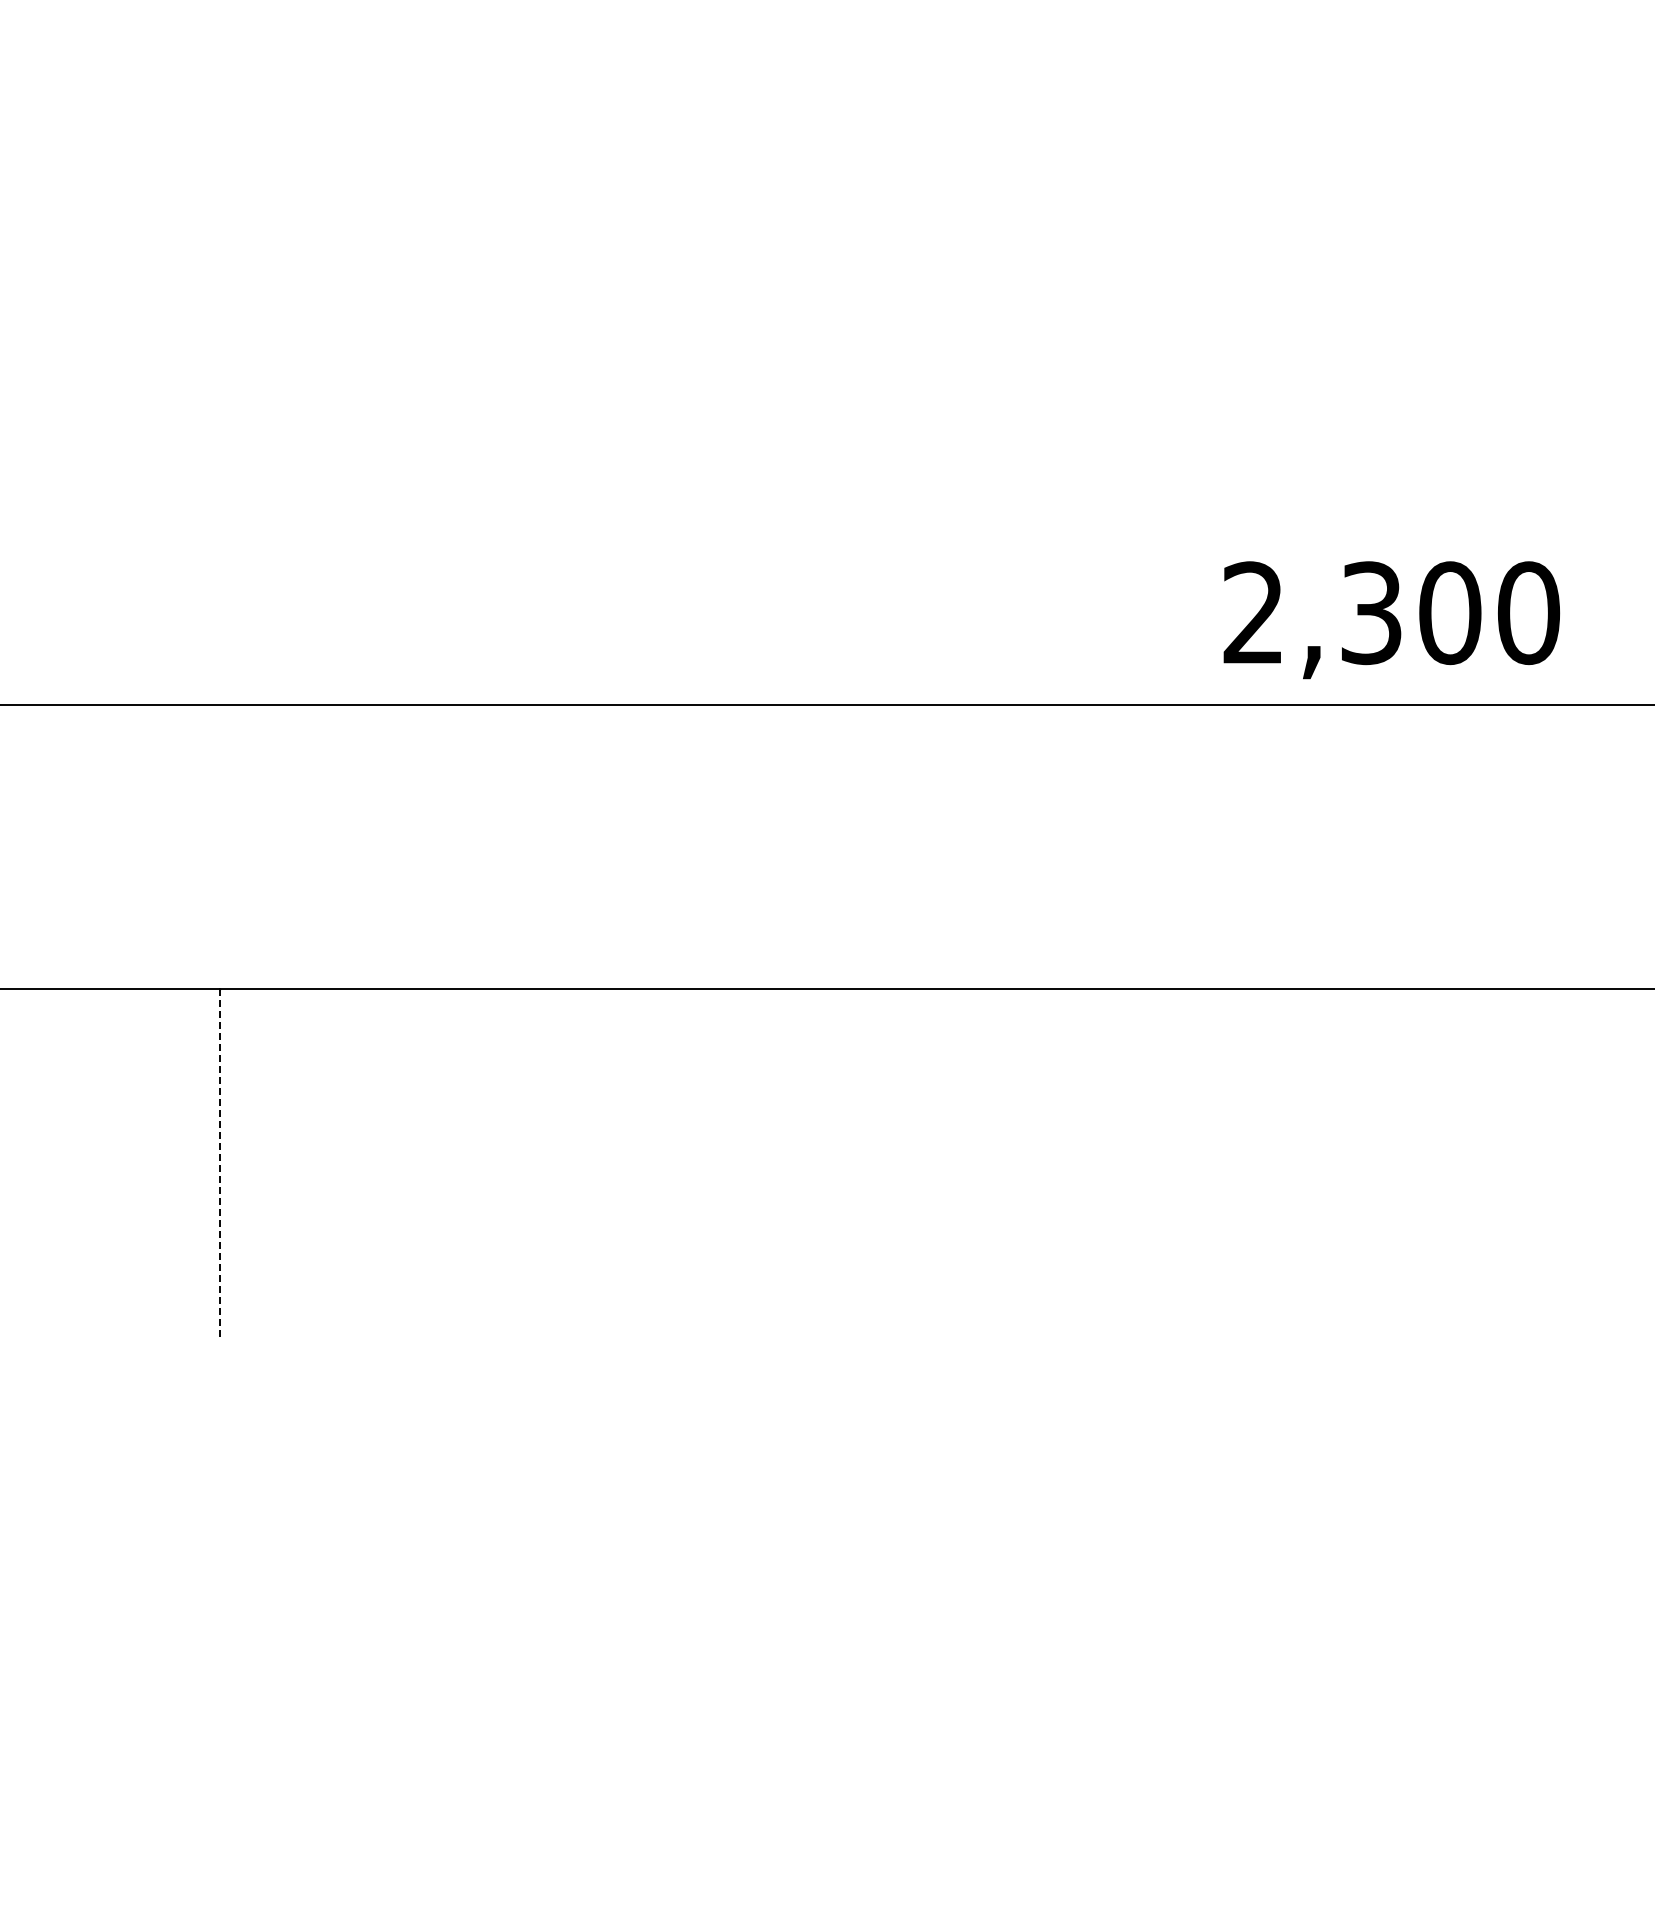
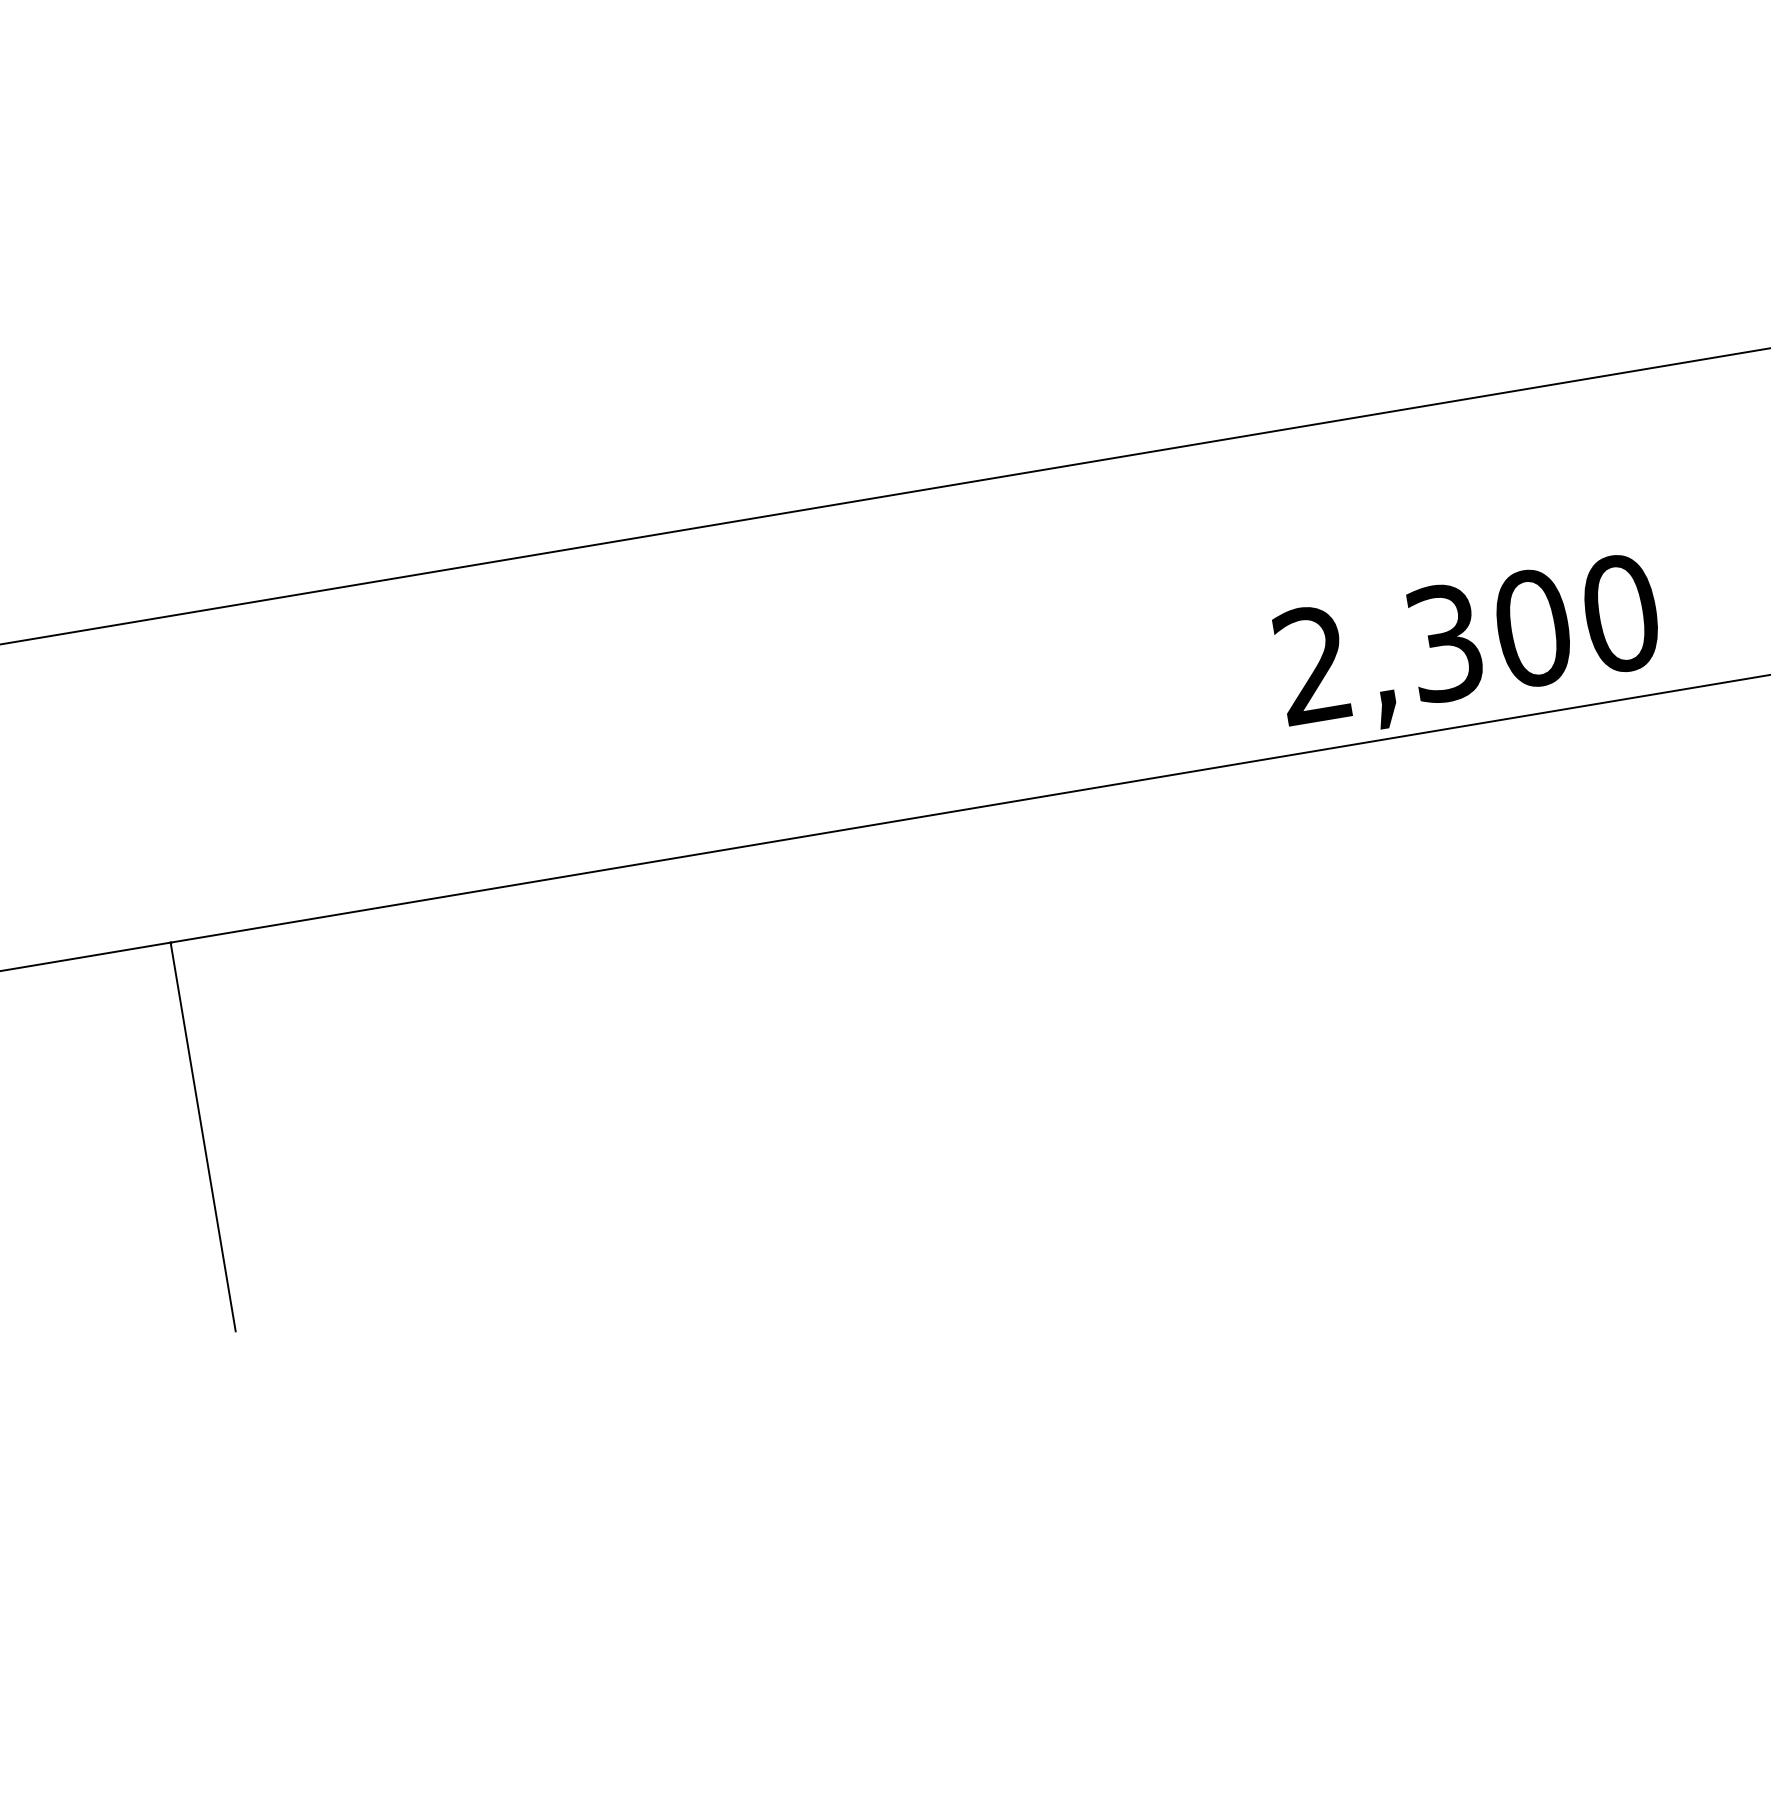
text: (1391, 620) -> (1468, 647), moved
line: (219, 1163) -> (202, 1137), dashed -> solid

